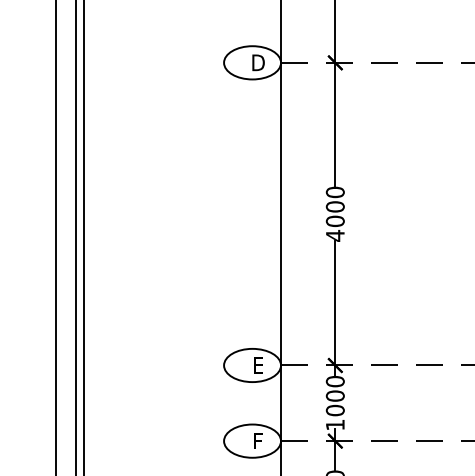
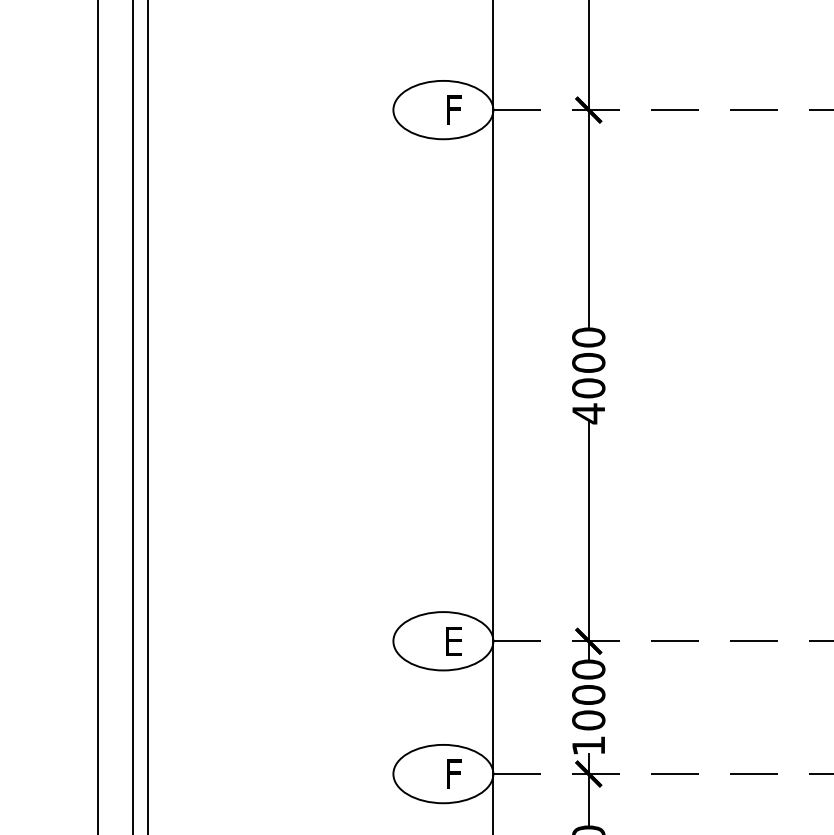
text: (258, 62) -> (453, 109), D -> F

